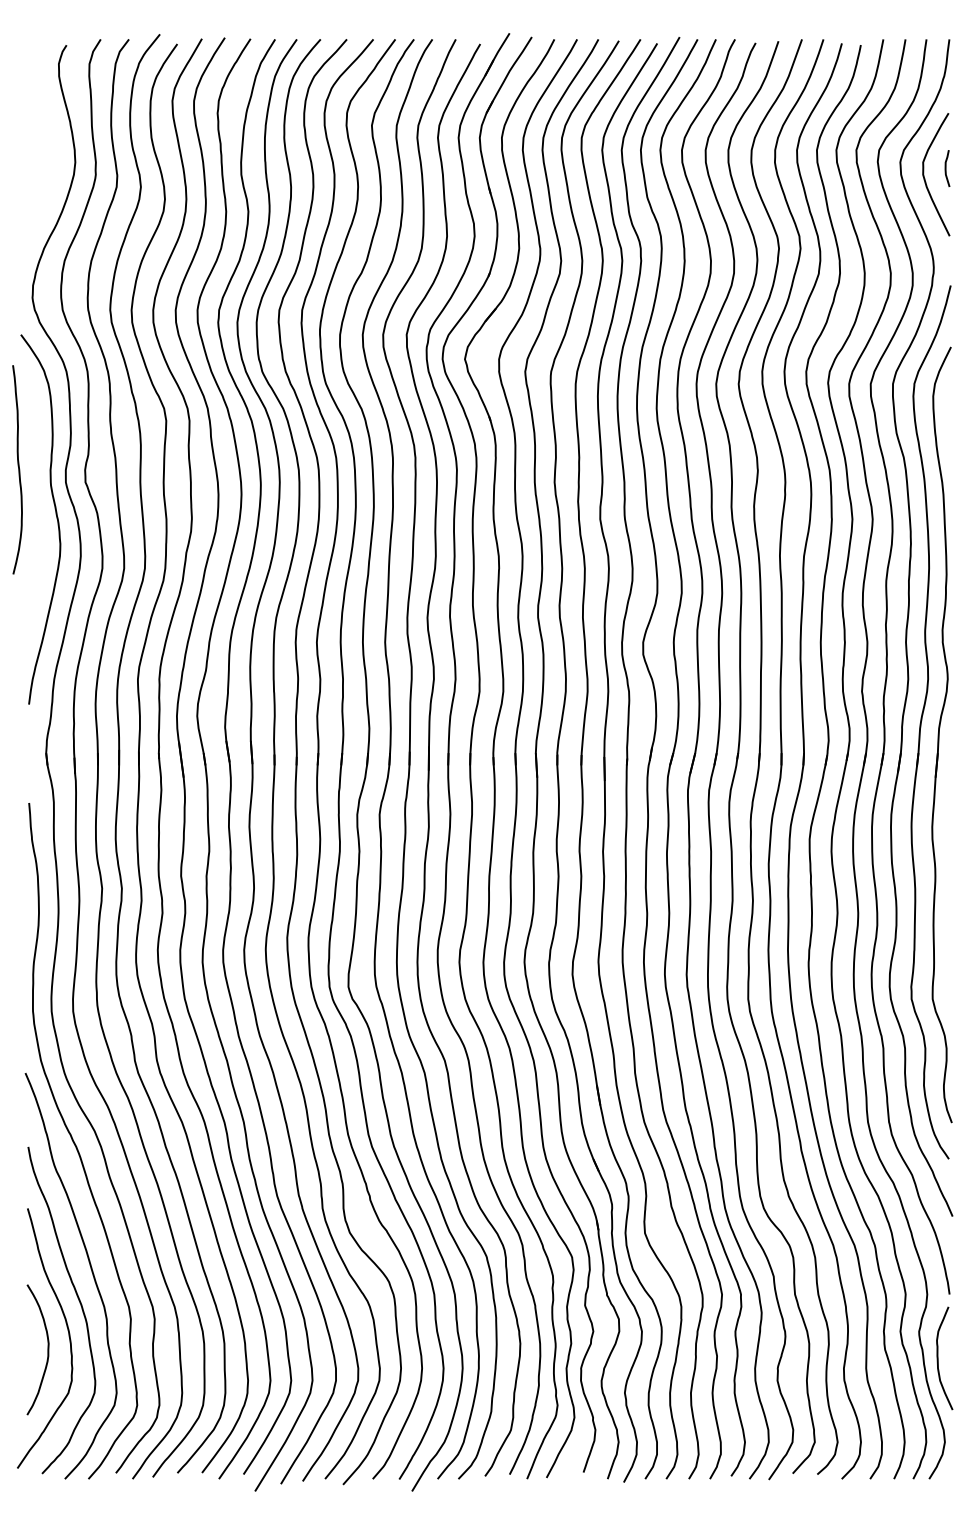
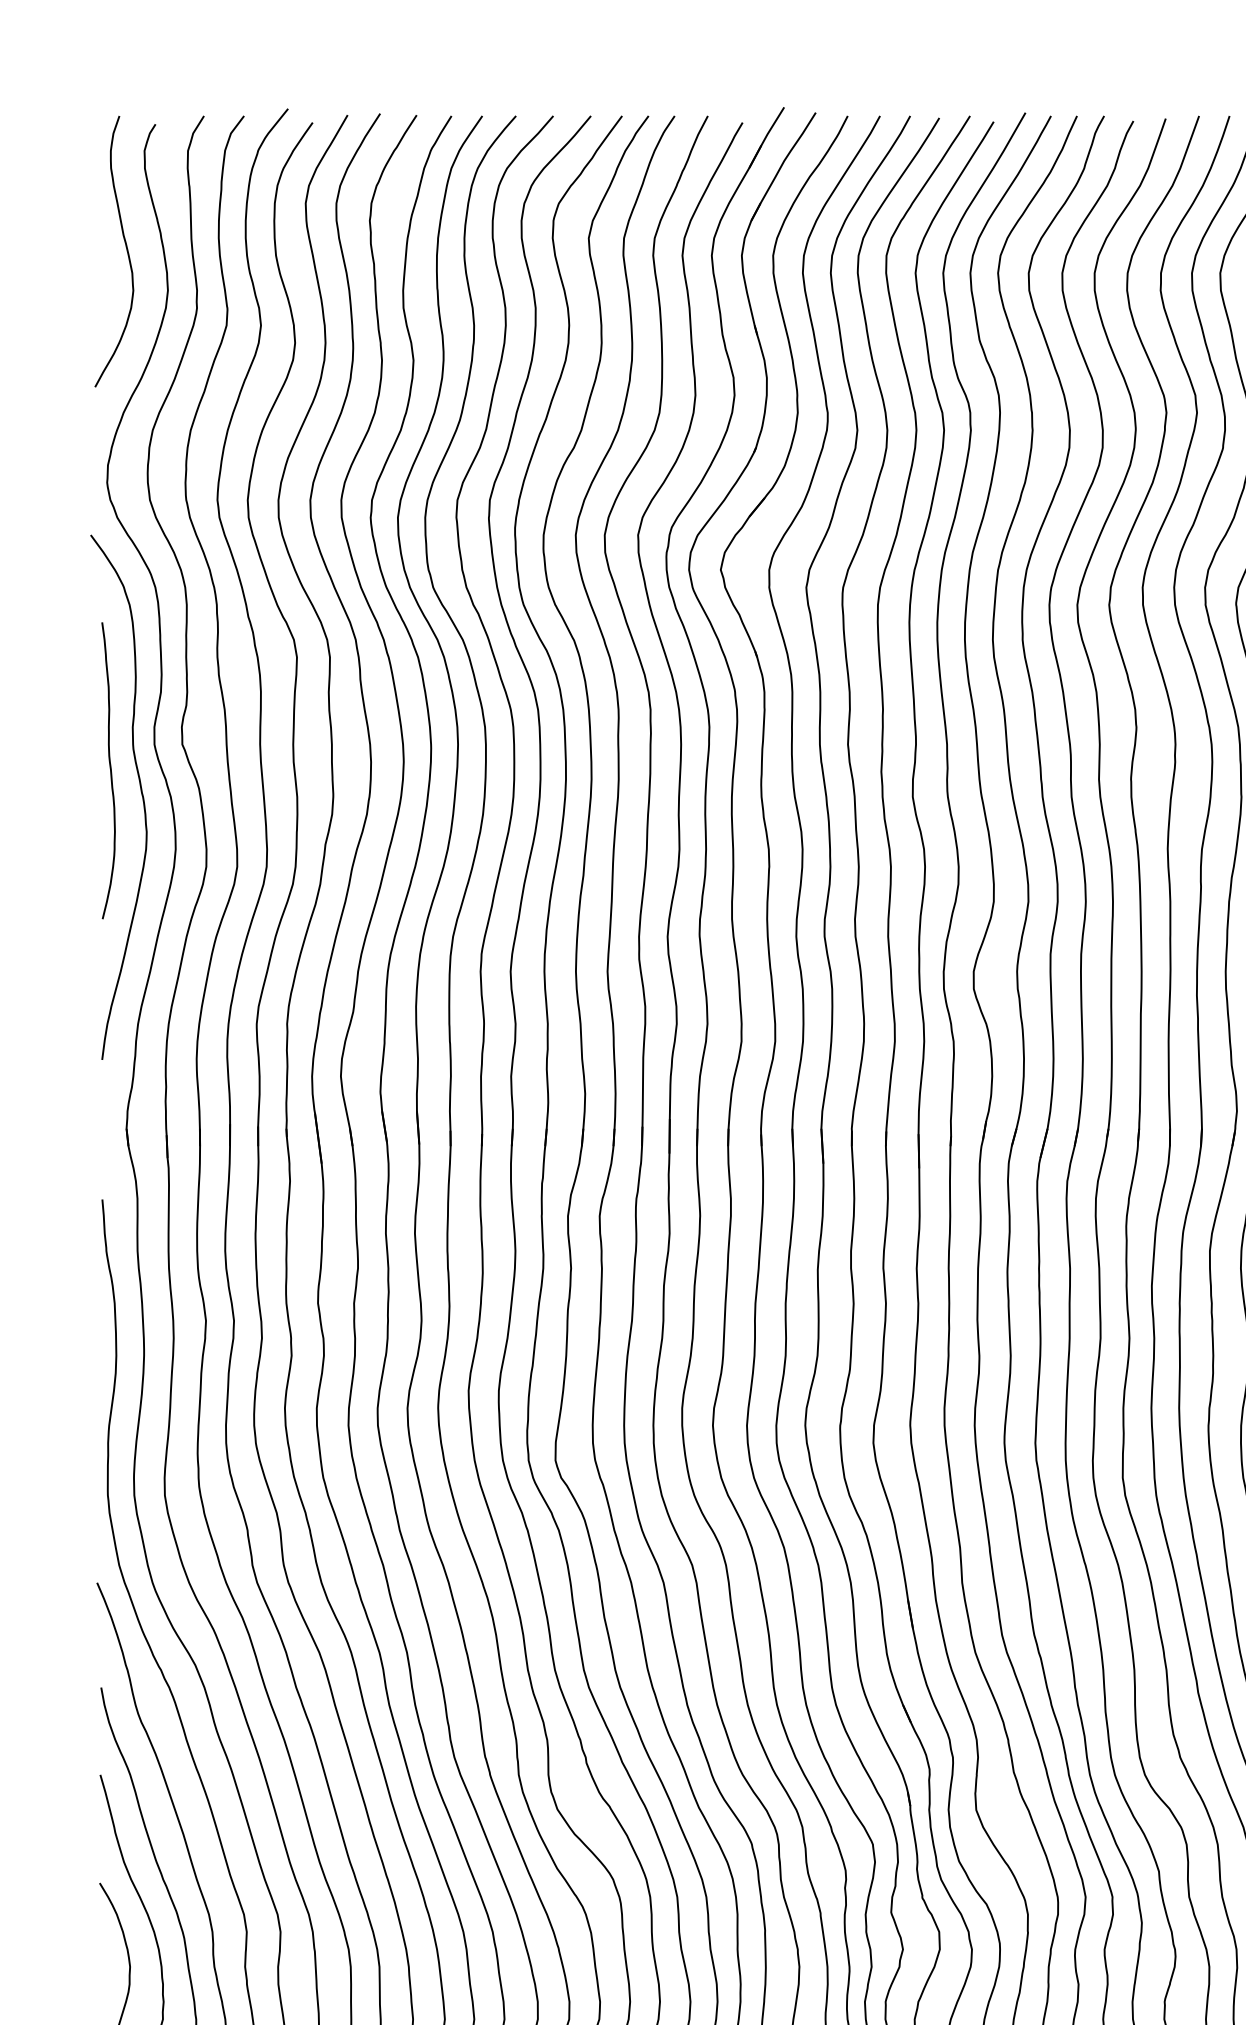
curve: (45, 133) -> (125, 249), added
curve: (18, 469) -> (109, 770), moved

